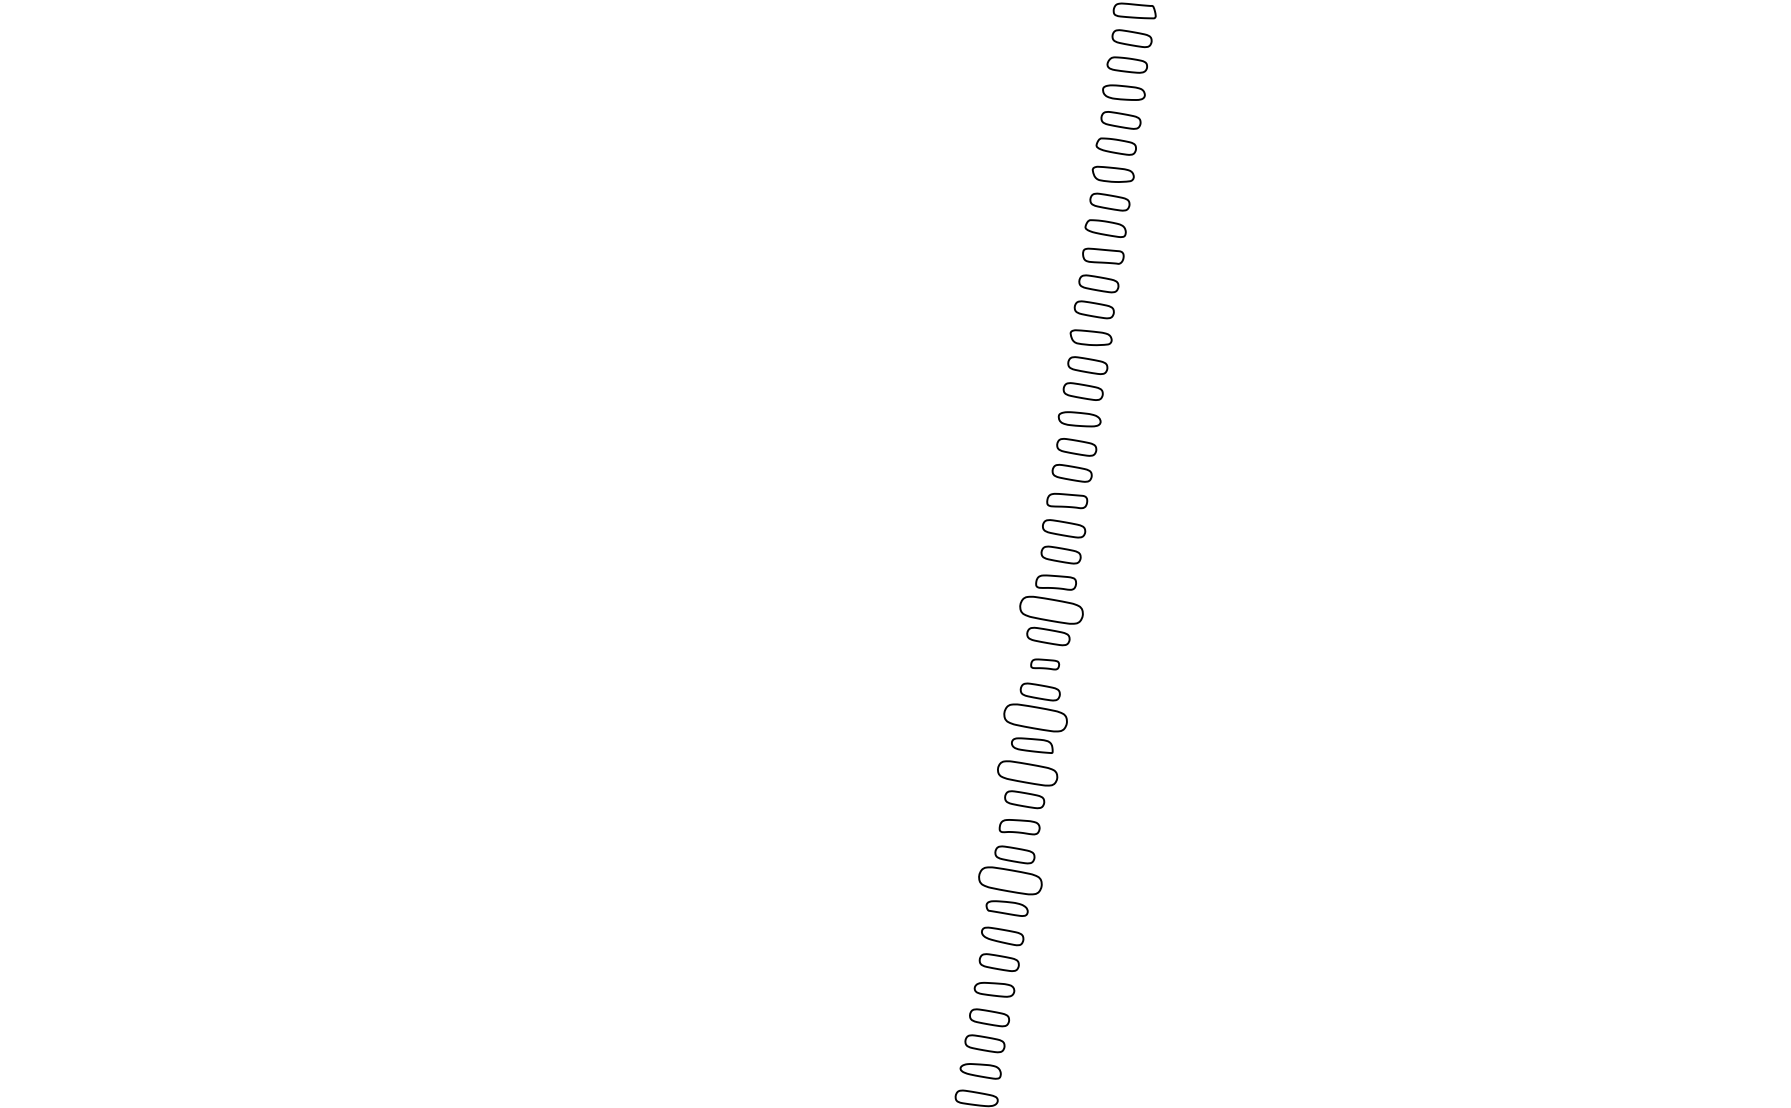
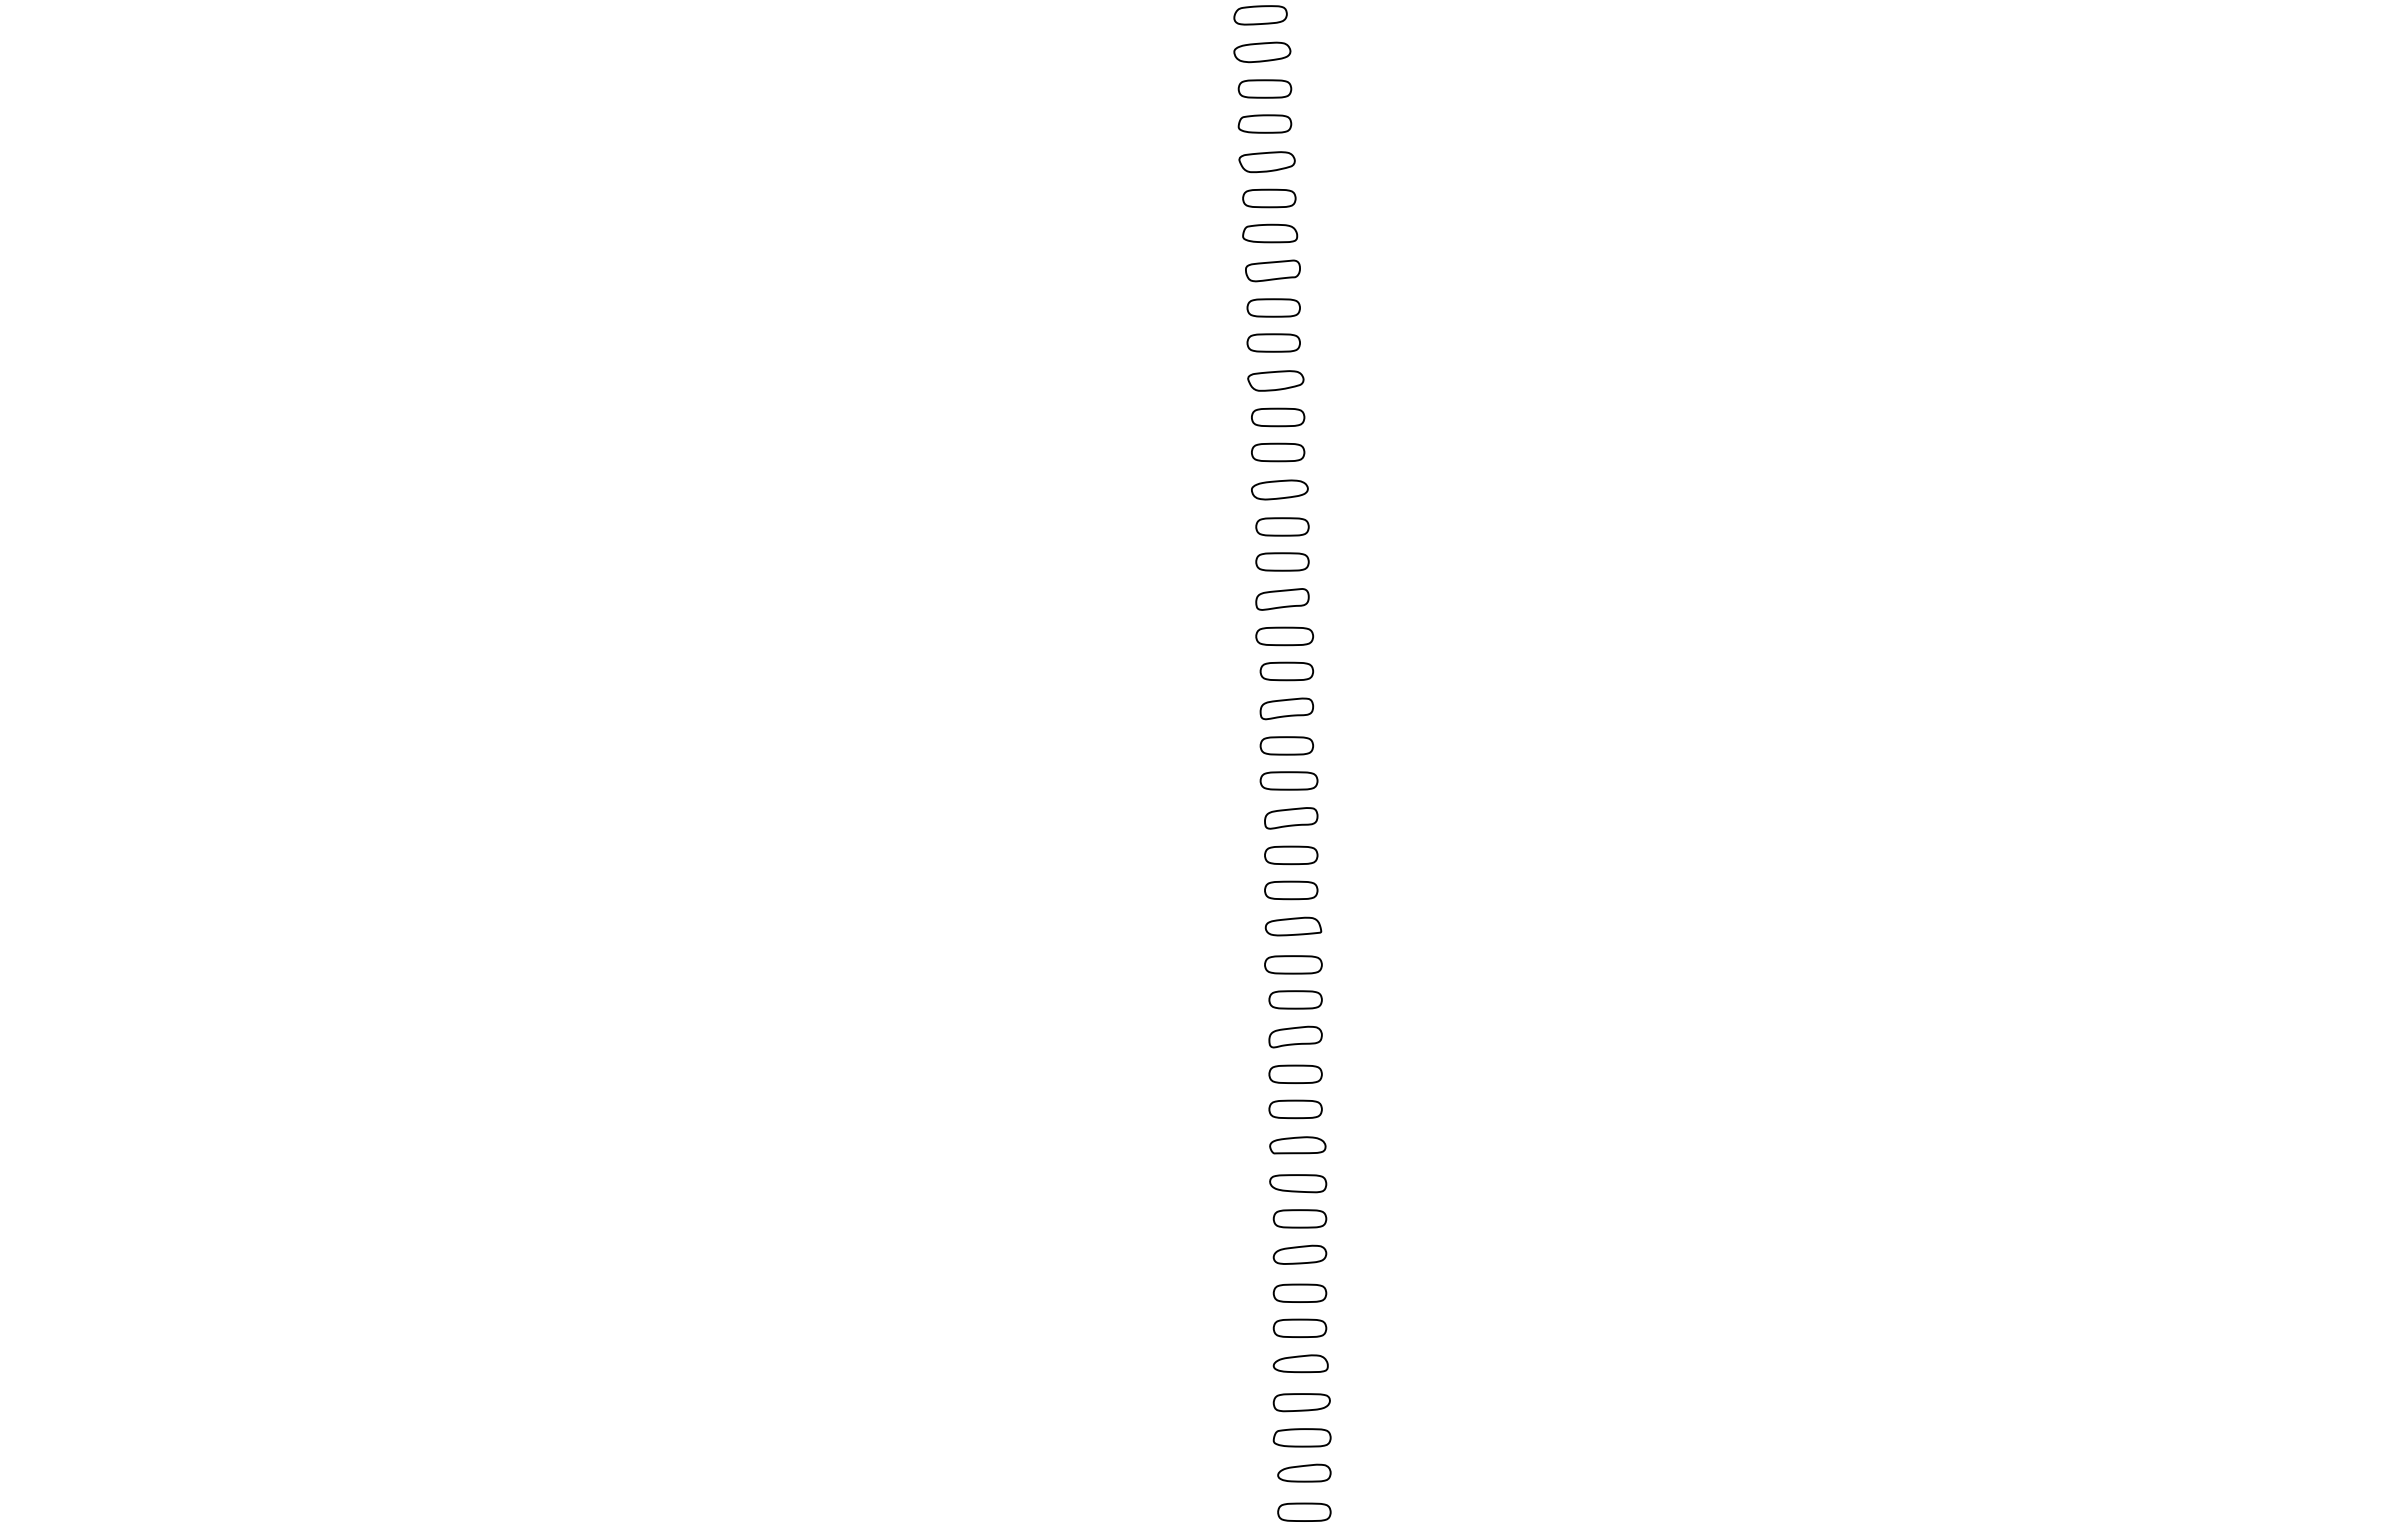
part: (1051, 609) -> (1286, 745), size x0.62
part: (1045, 664) -> (1291, 818), size x1.43
part: (1035, 718) -> (1291, 890), size x0.62
part: (1027, 773) -> (1293, 964), size x0.71
part: (1010, 880) -> (1295, 1109), size x0.62

